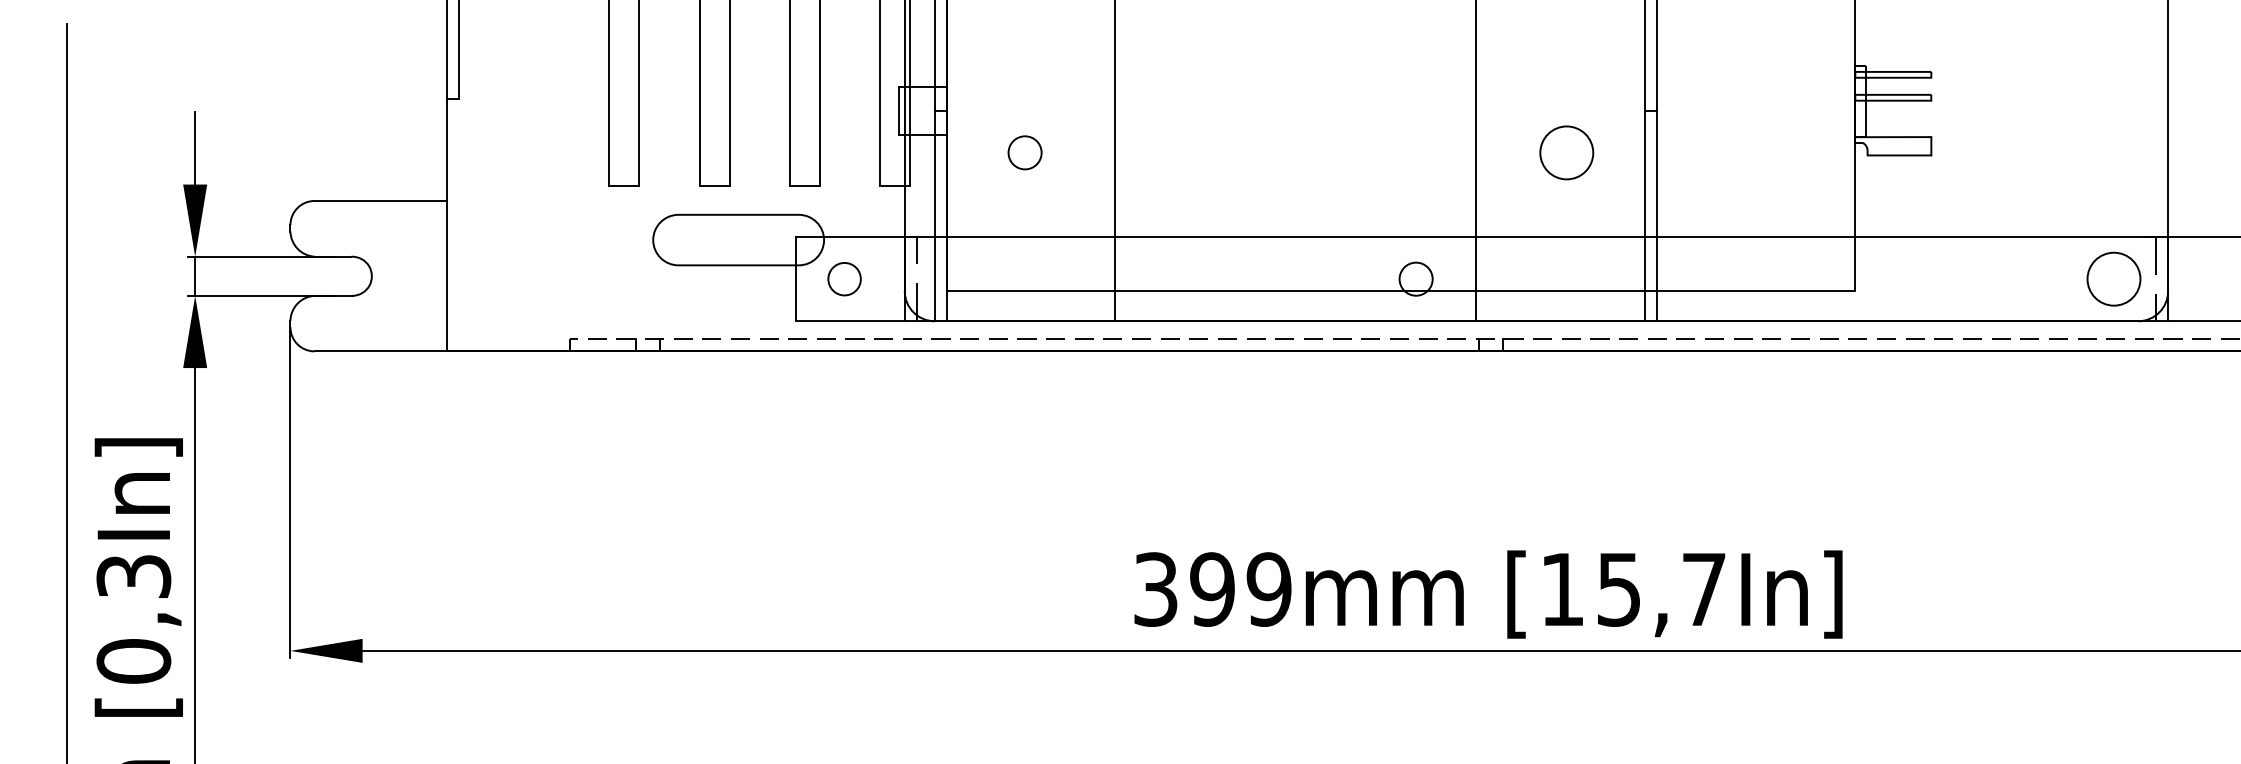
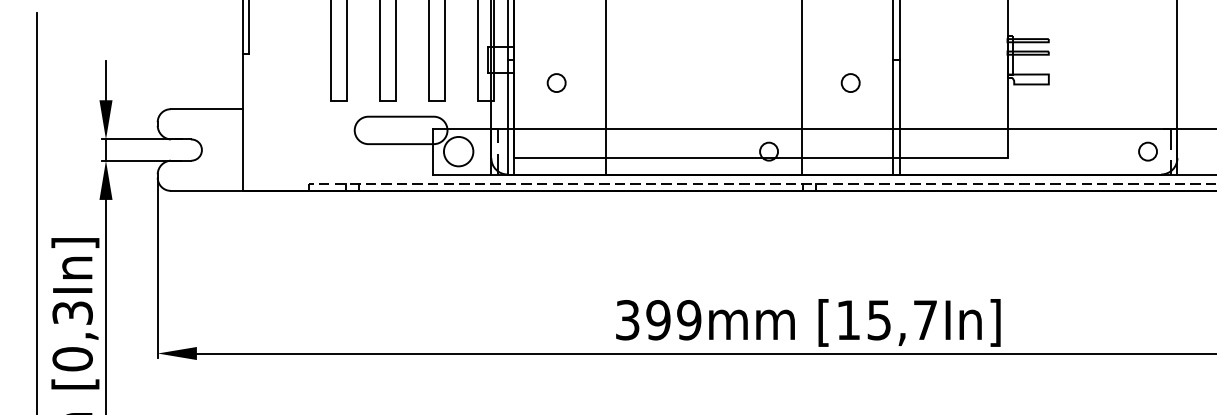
circle: (1566, 151) -> (850, 82), size x0.62
circle: (844, 278) -> (458, 151), size x1.67
circle: (2114, 278) -> (1148, 151), size x0.62

